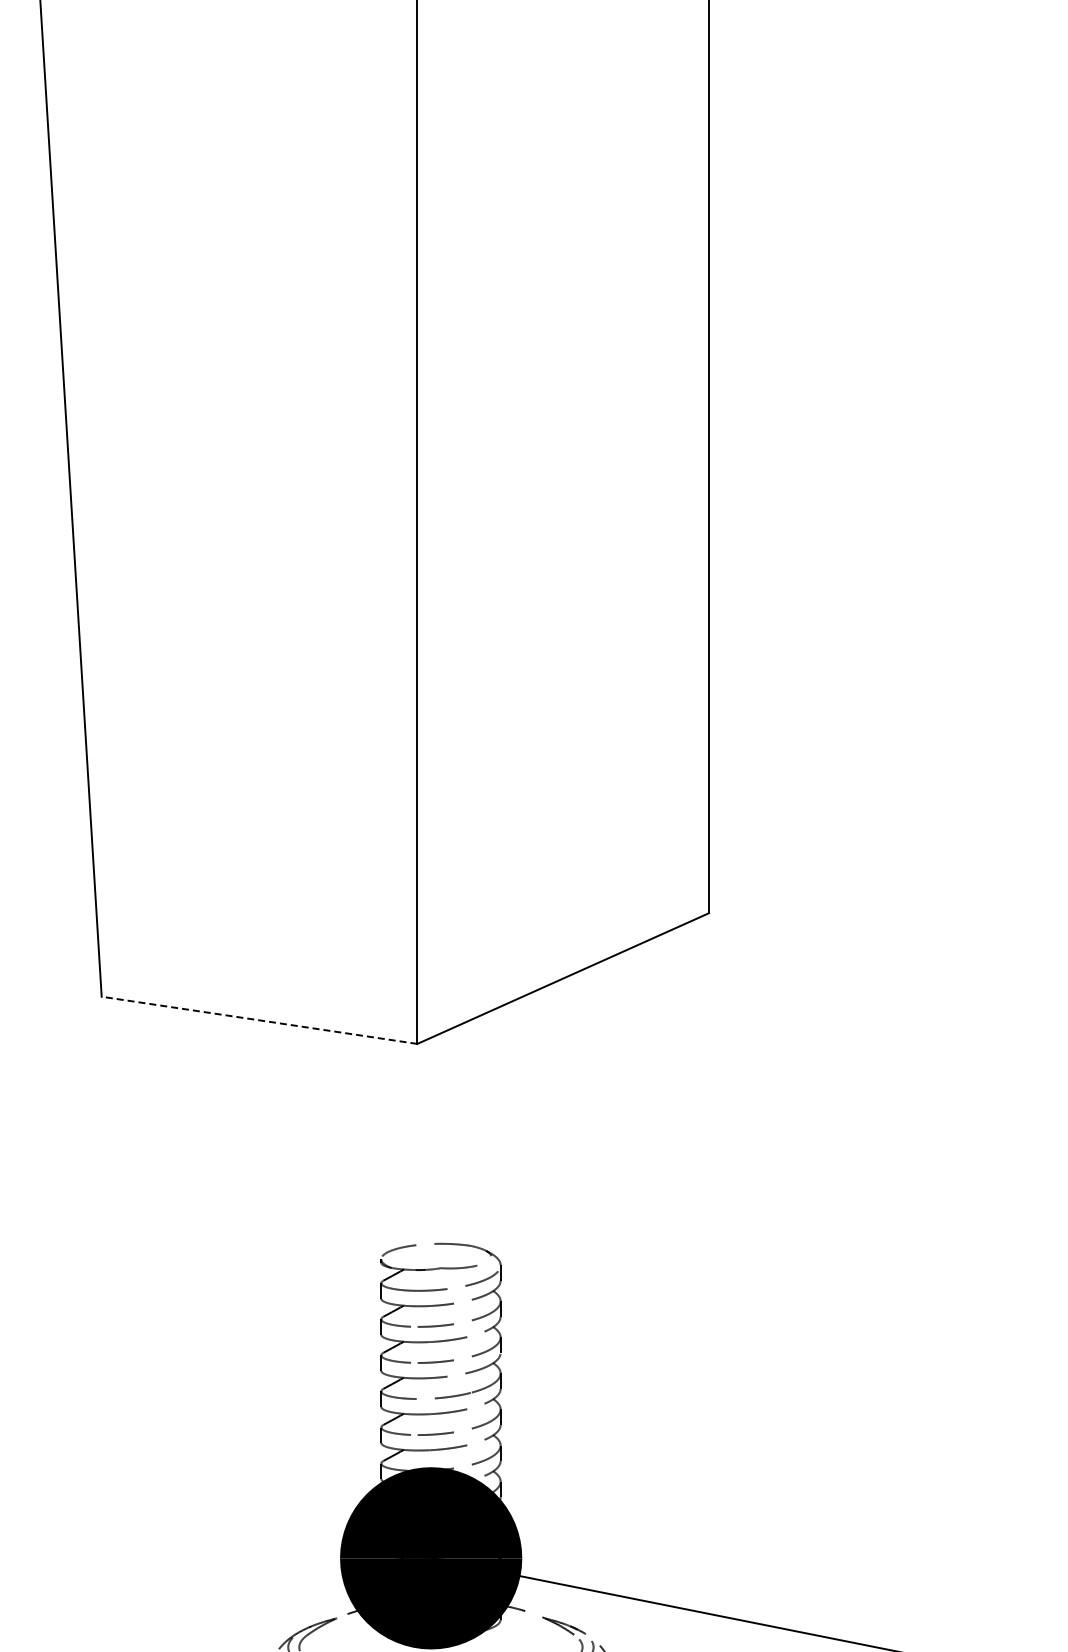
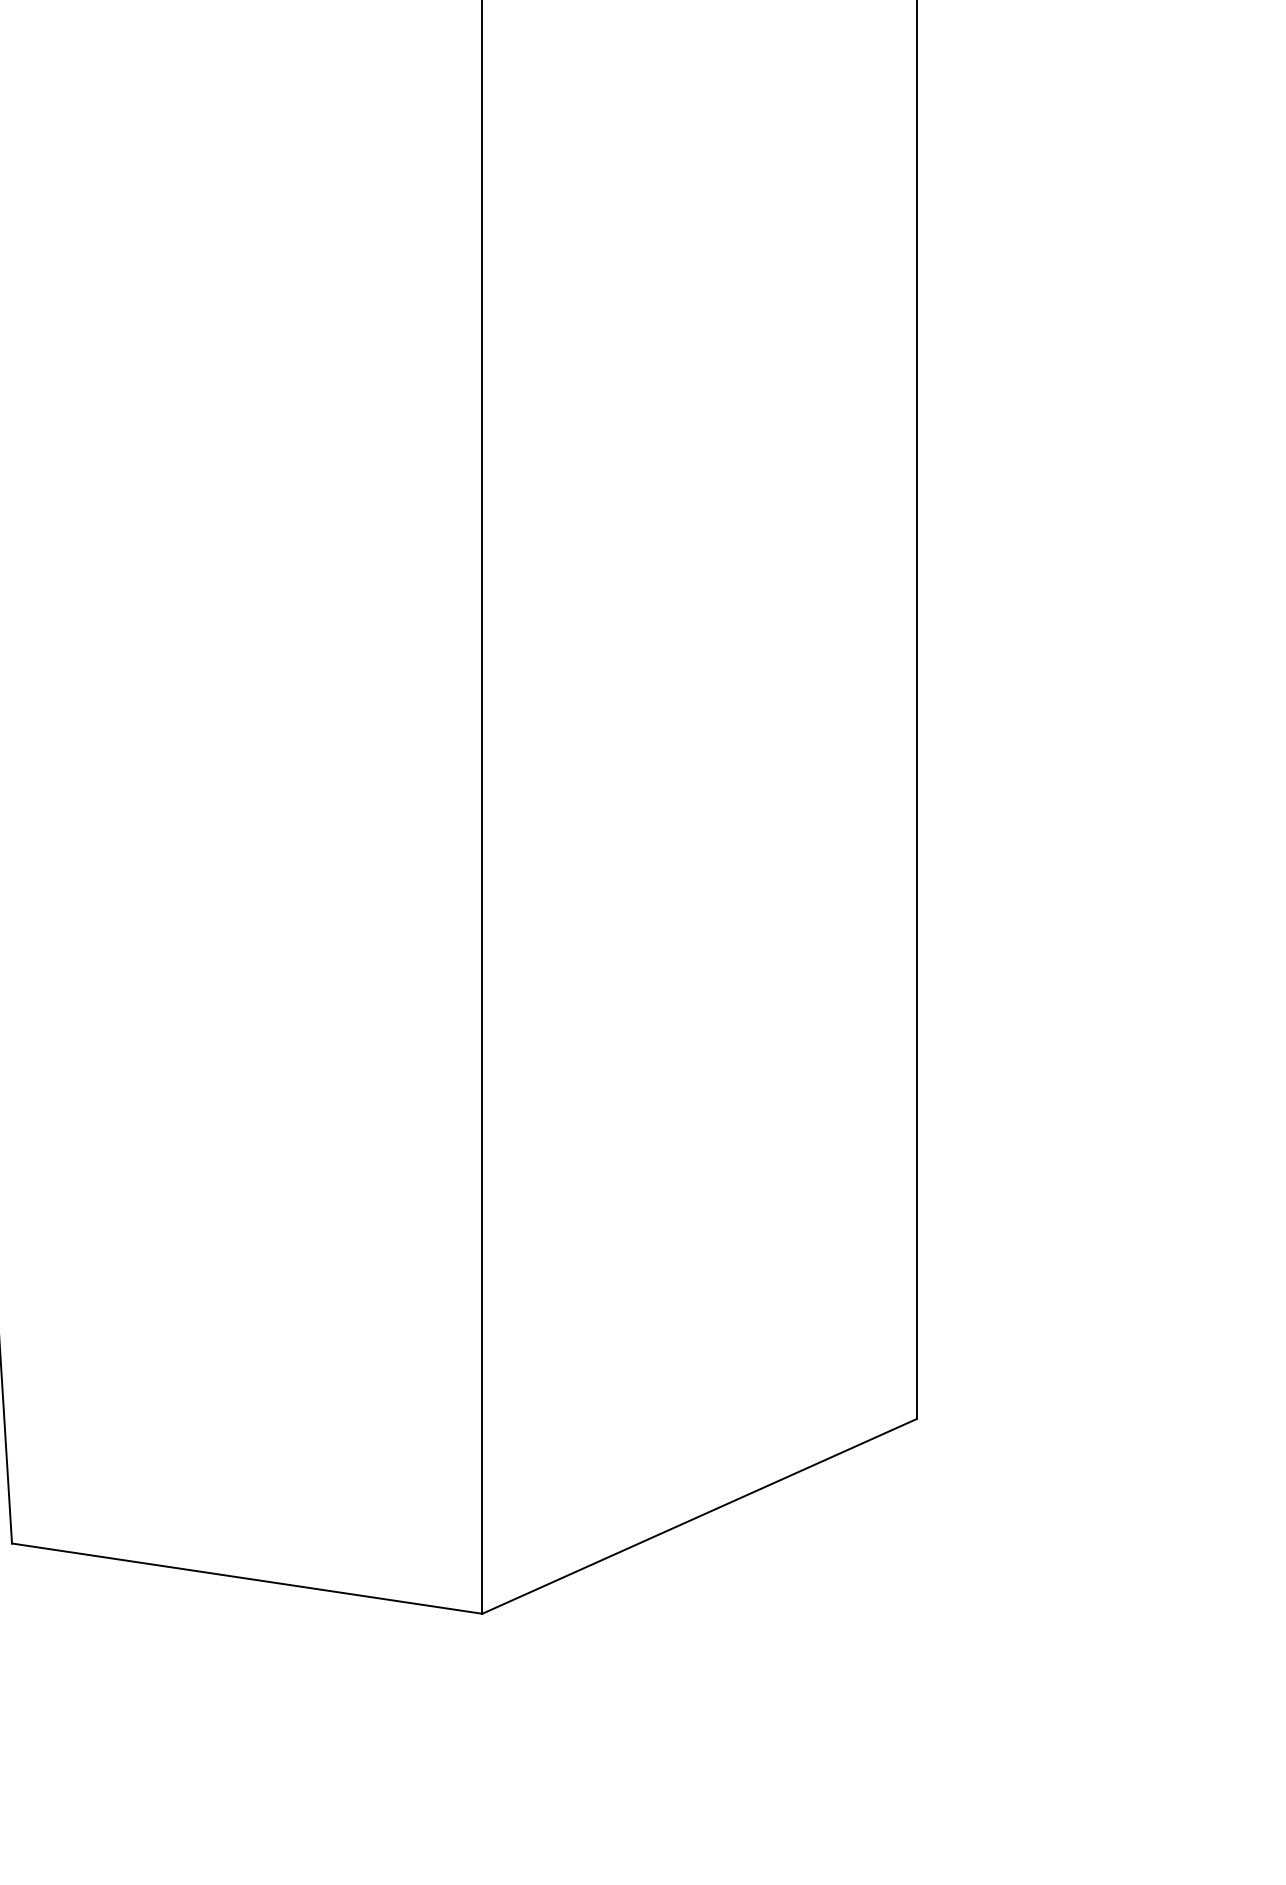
line: (259, 1020) -> (247, 1578), dashed -> solid

